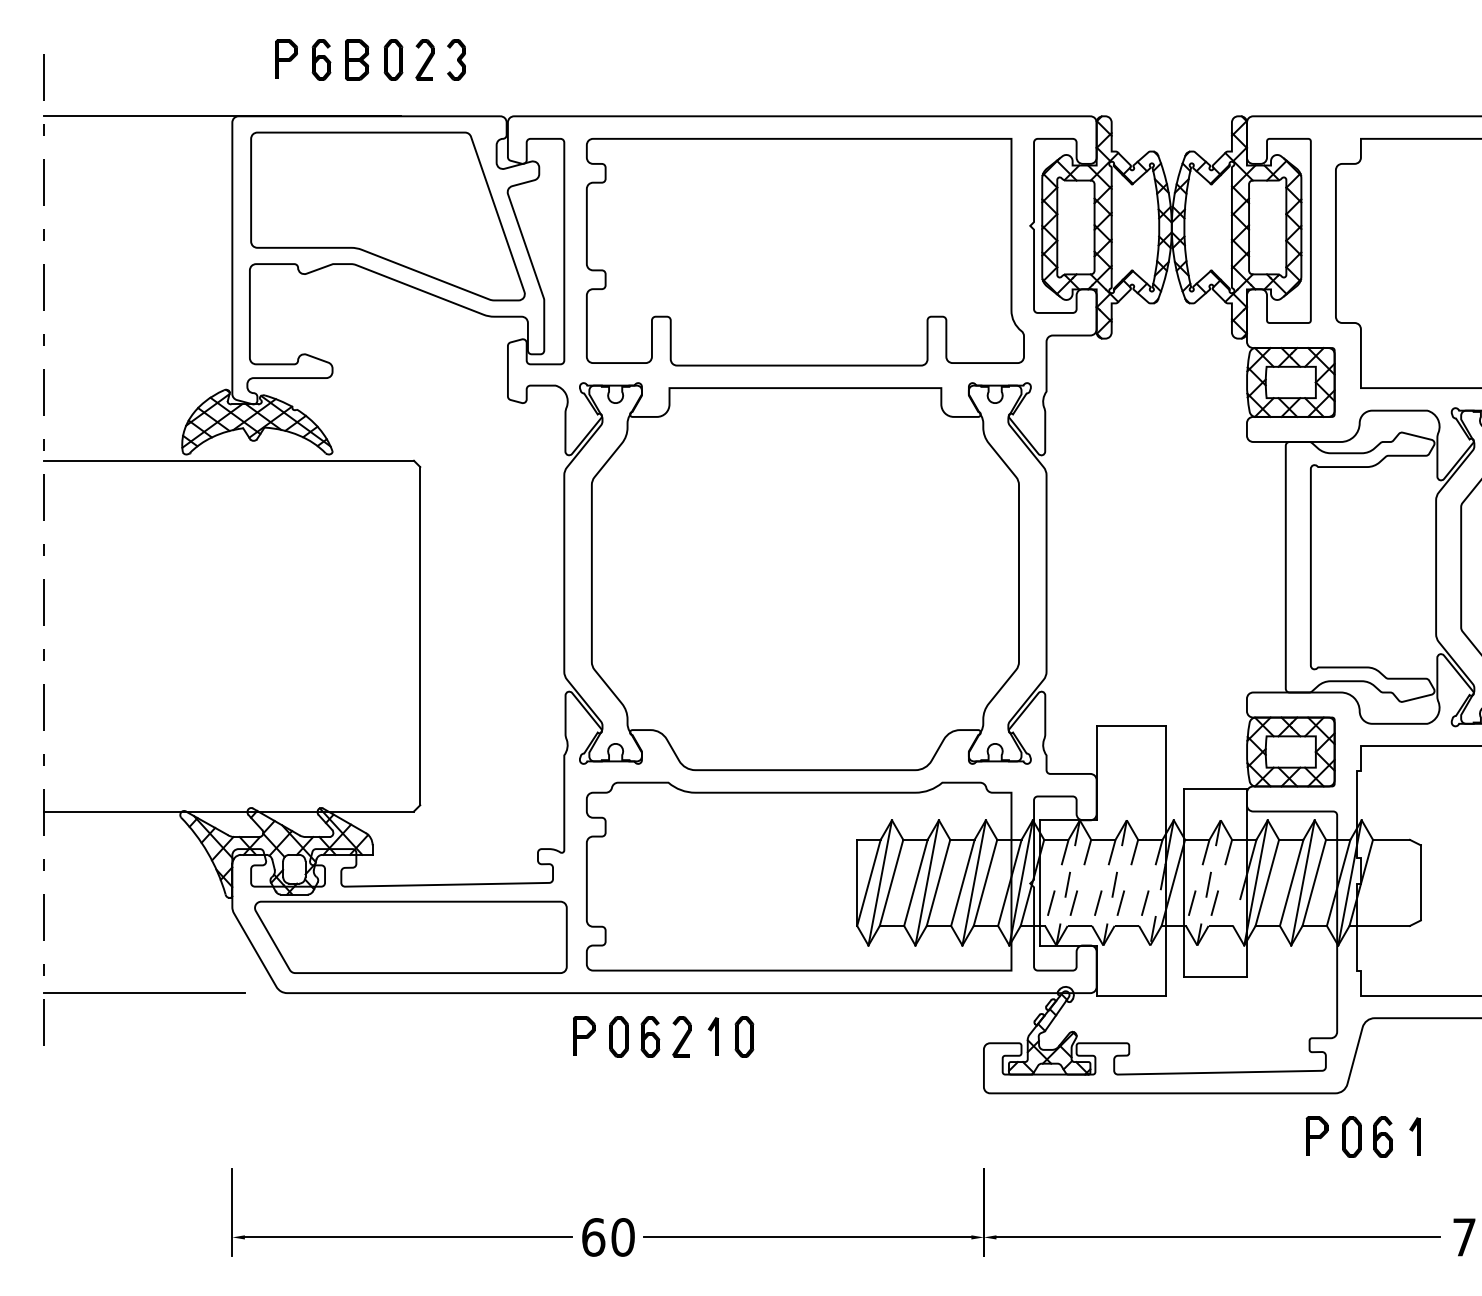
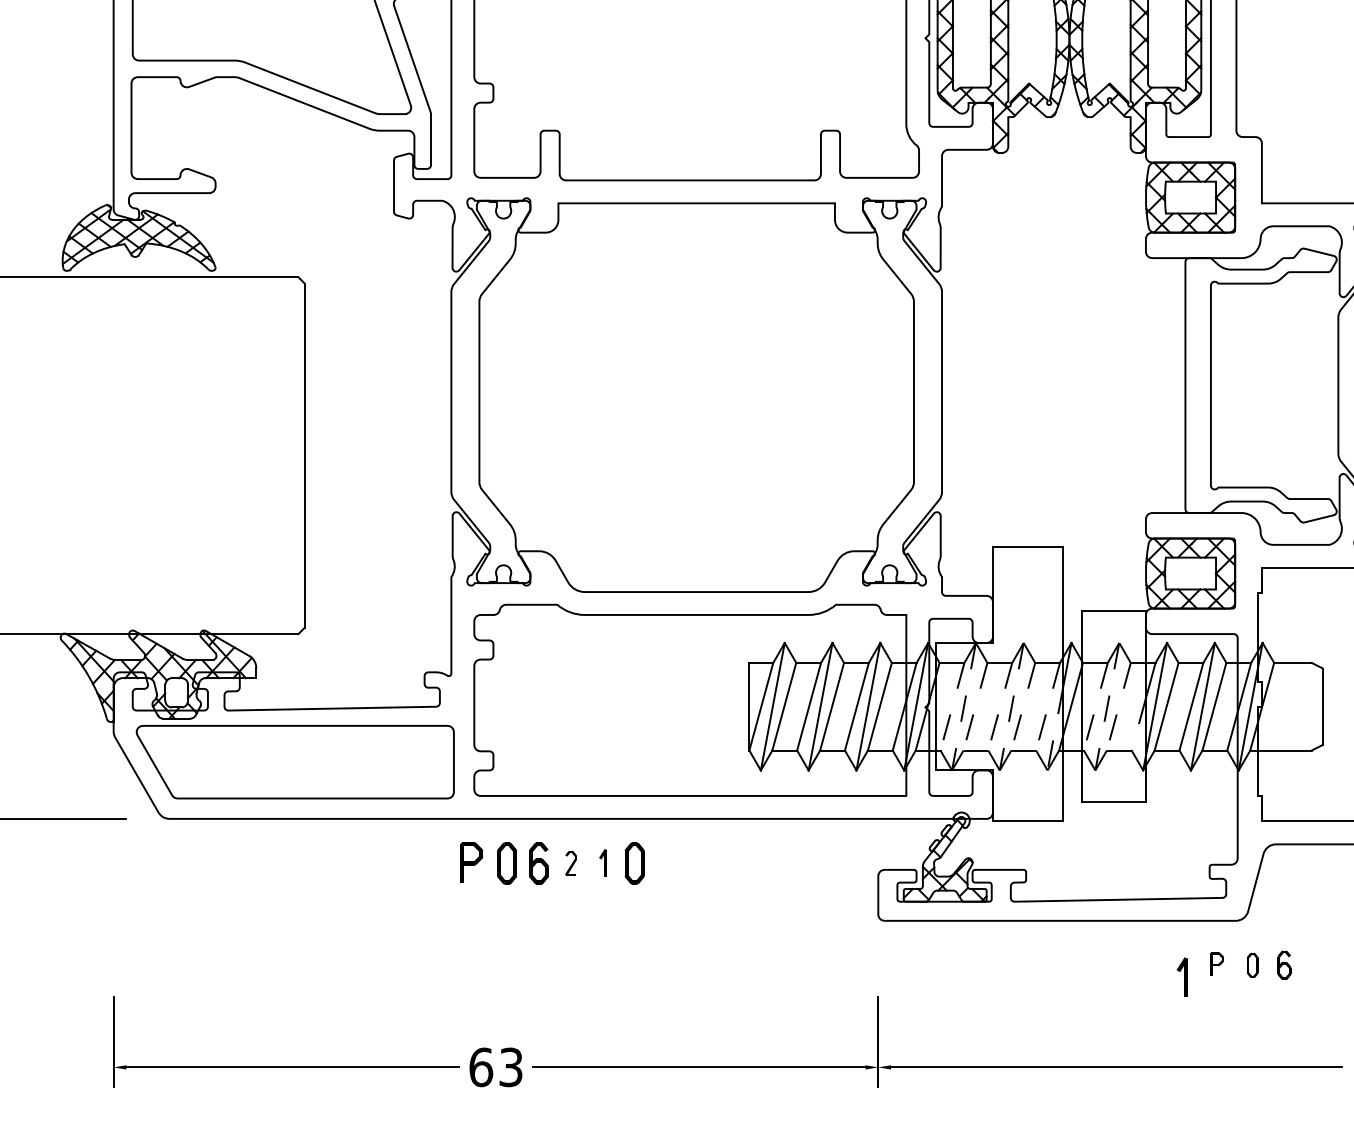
part: (681, 1036) -> (570, 862), size x0.6
part: (713, 1036) -> (603, 862), size x0.7
part: (1316, 1135) -> (1216, 963), size x0.6
part: (1351, 1136) -> (1252, 964), size x0.6
part: (1382, 1136) -> (1283, 964), size x0.7
part: (1414, 1136) -> (1182, 976), moved
text: (622, 1237) -> (510, 1067), 60 -> 63

